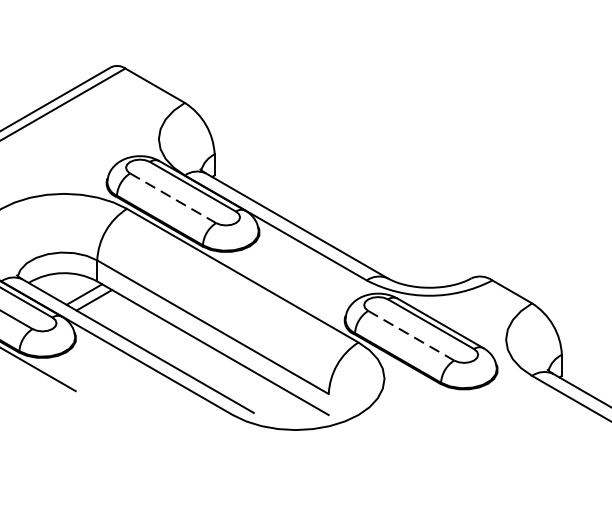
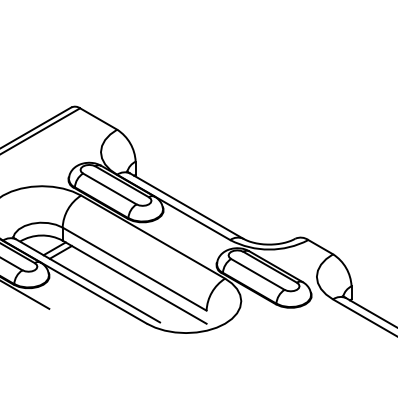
line: (172, 197) -> (109, 188), dashed -> solid
line: (410, 335) -> (257, 274), dashed -> solid

